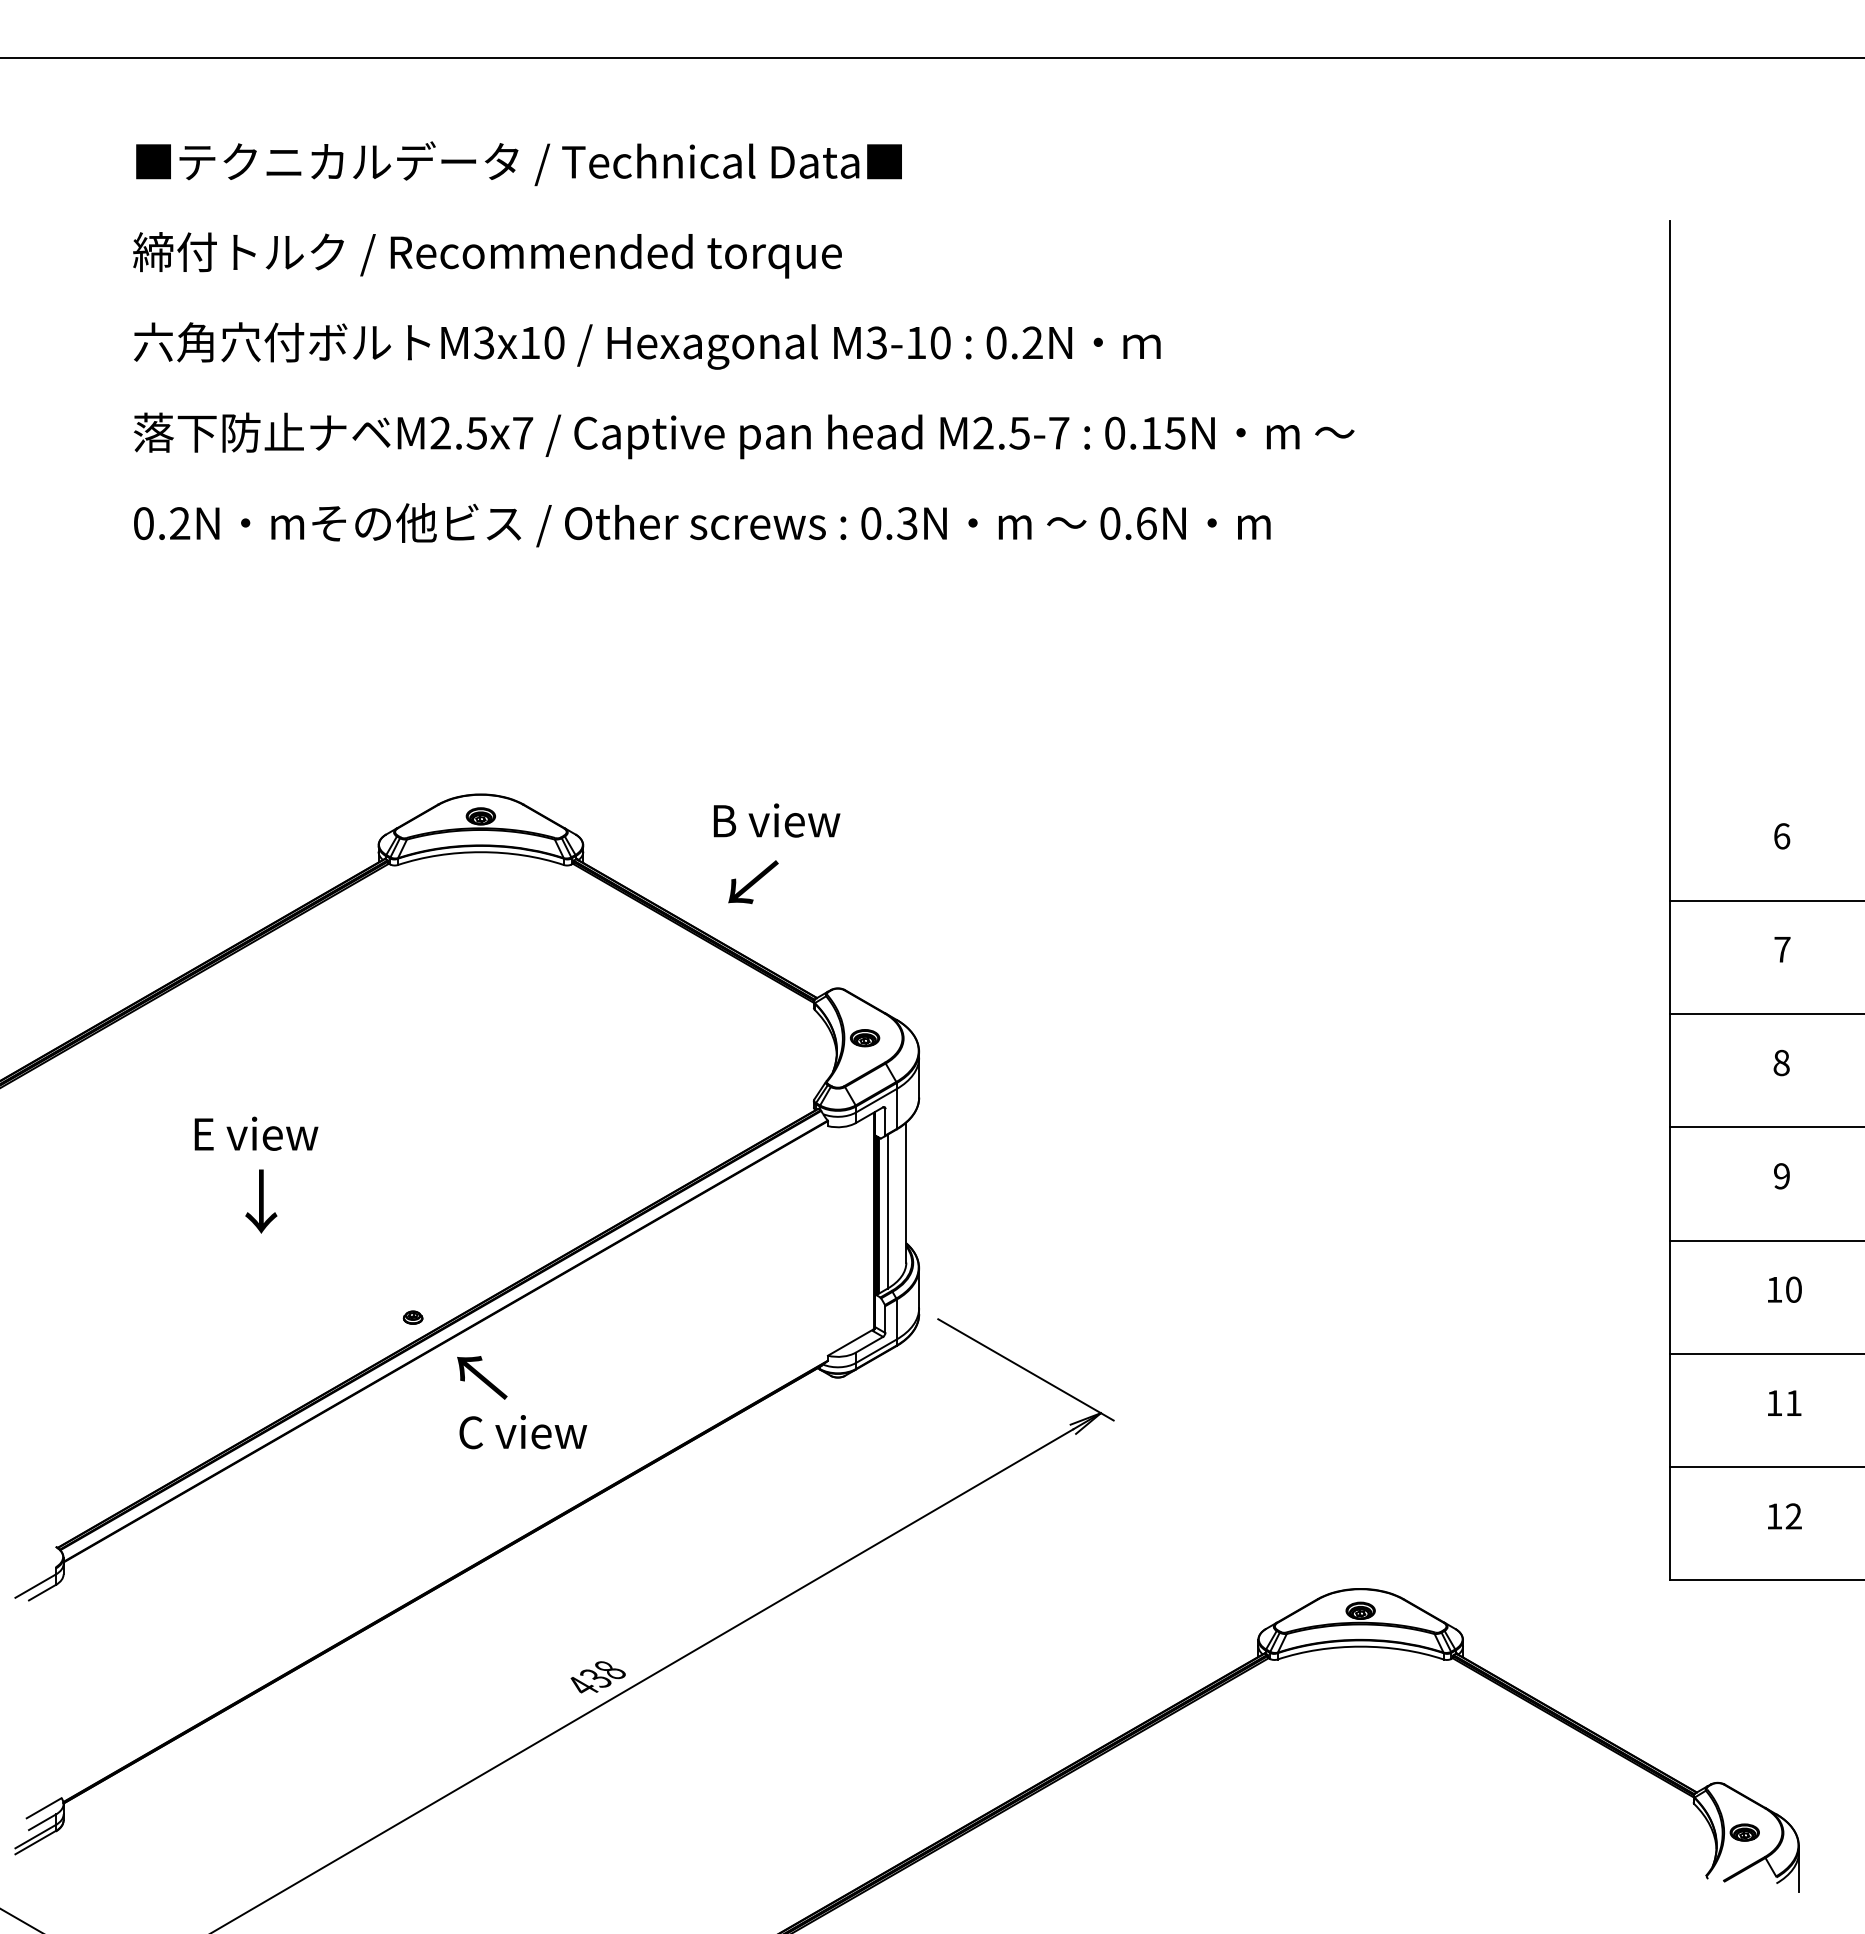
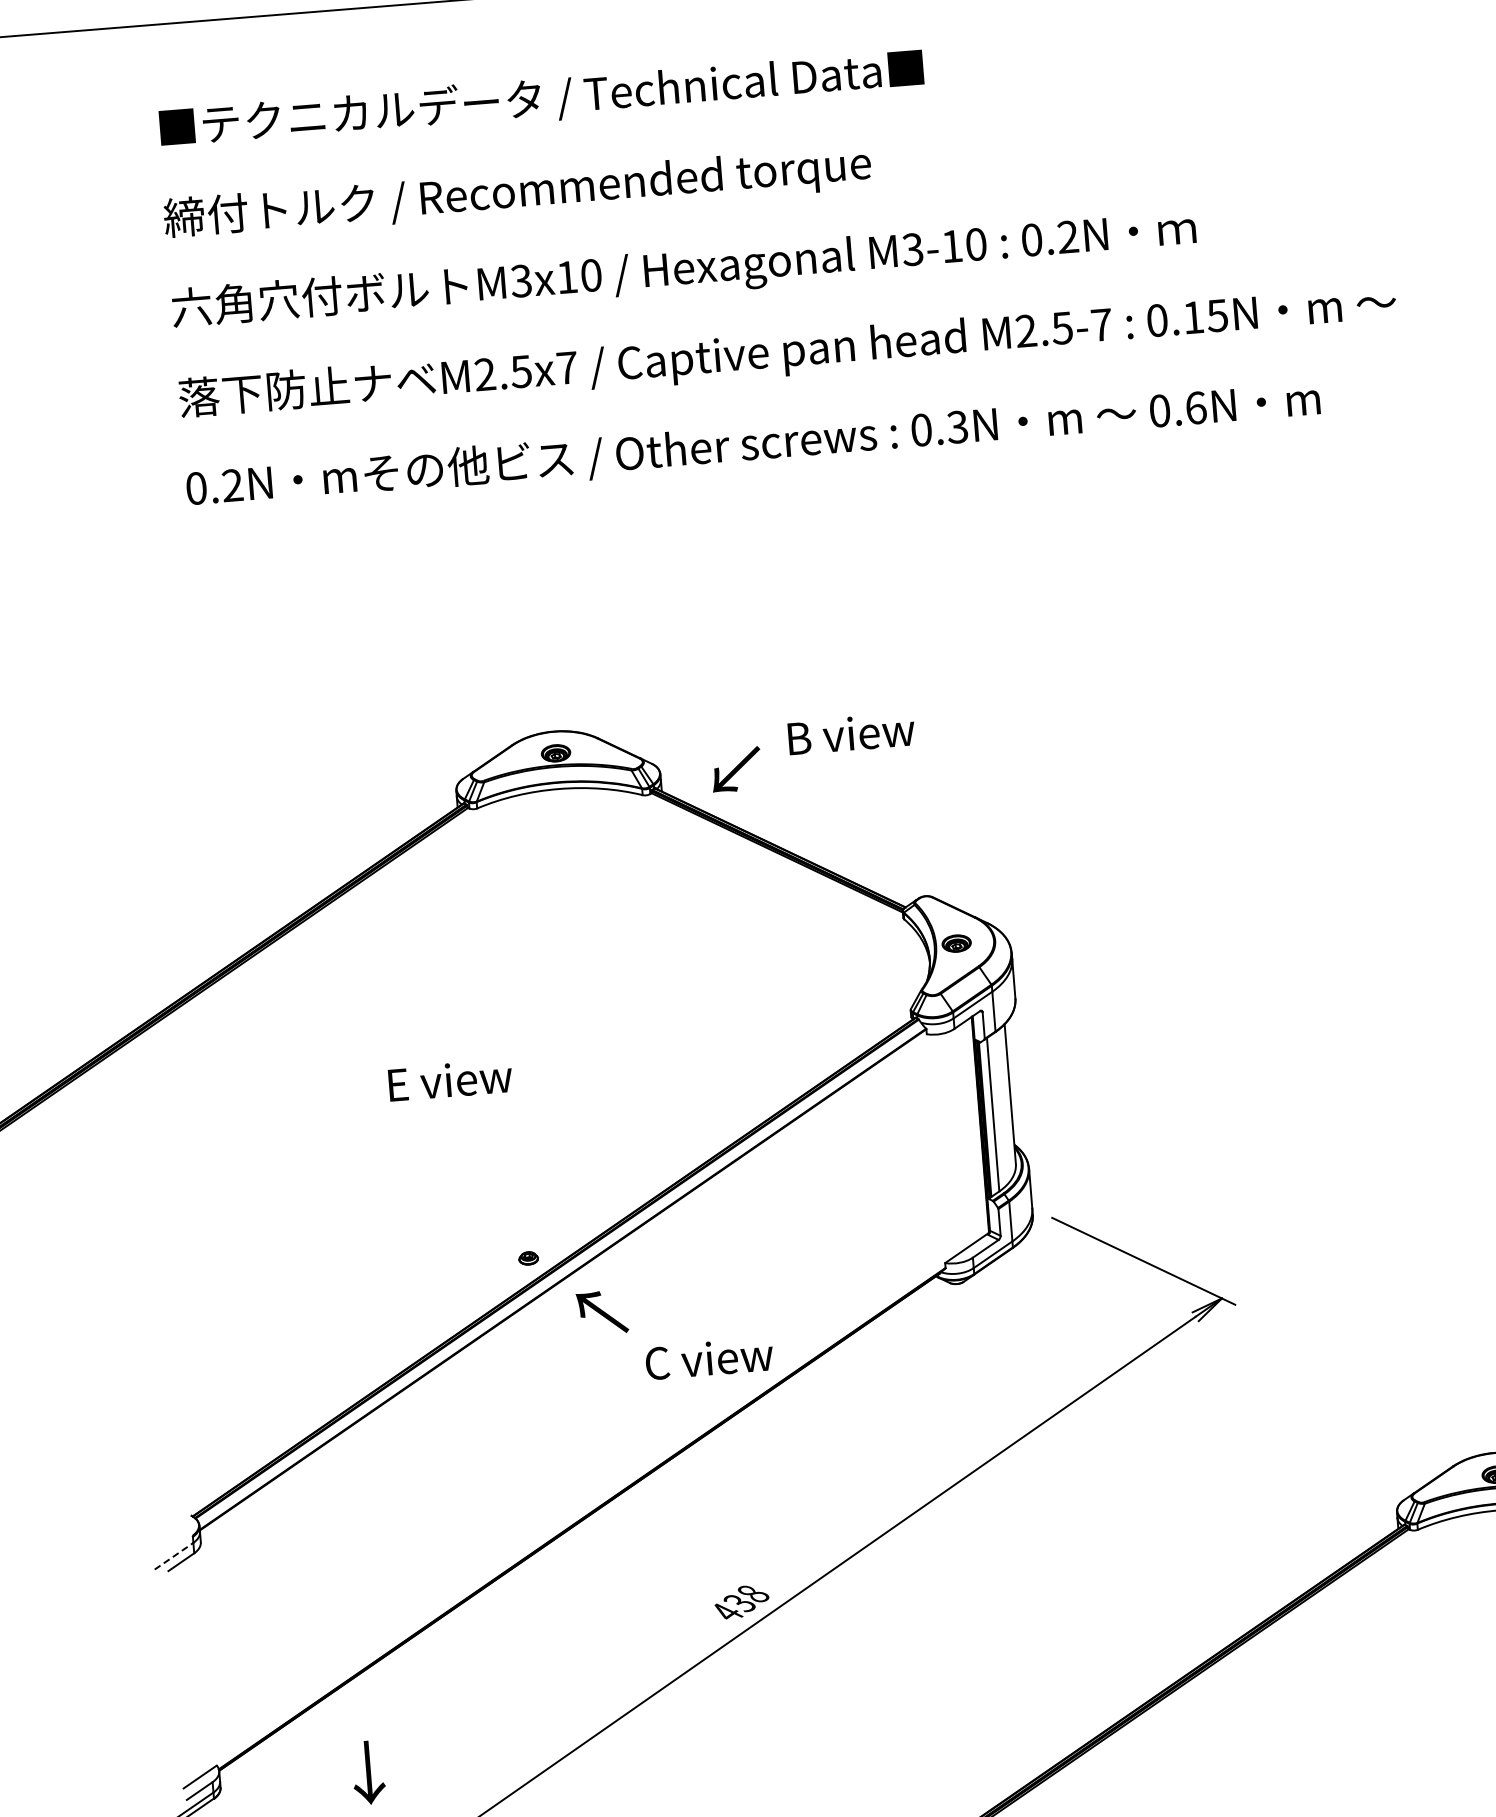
text: (753, 882) -> (736, 770), moved
text: (256, 1133) -> (450, 1079), moved
text: (261, 1201) -> (368, 1772), moved
text: (523, 1432) -> (709, 1359), moved
line: (36, 1585) -> (174, 1555), solid -> dashed

